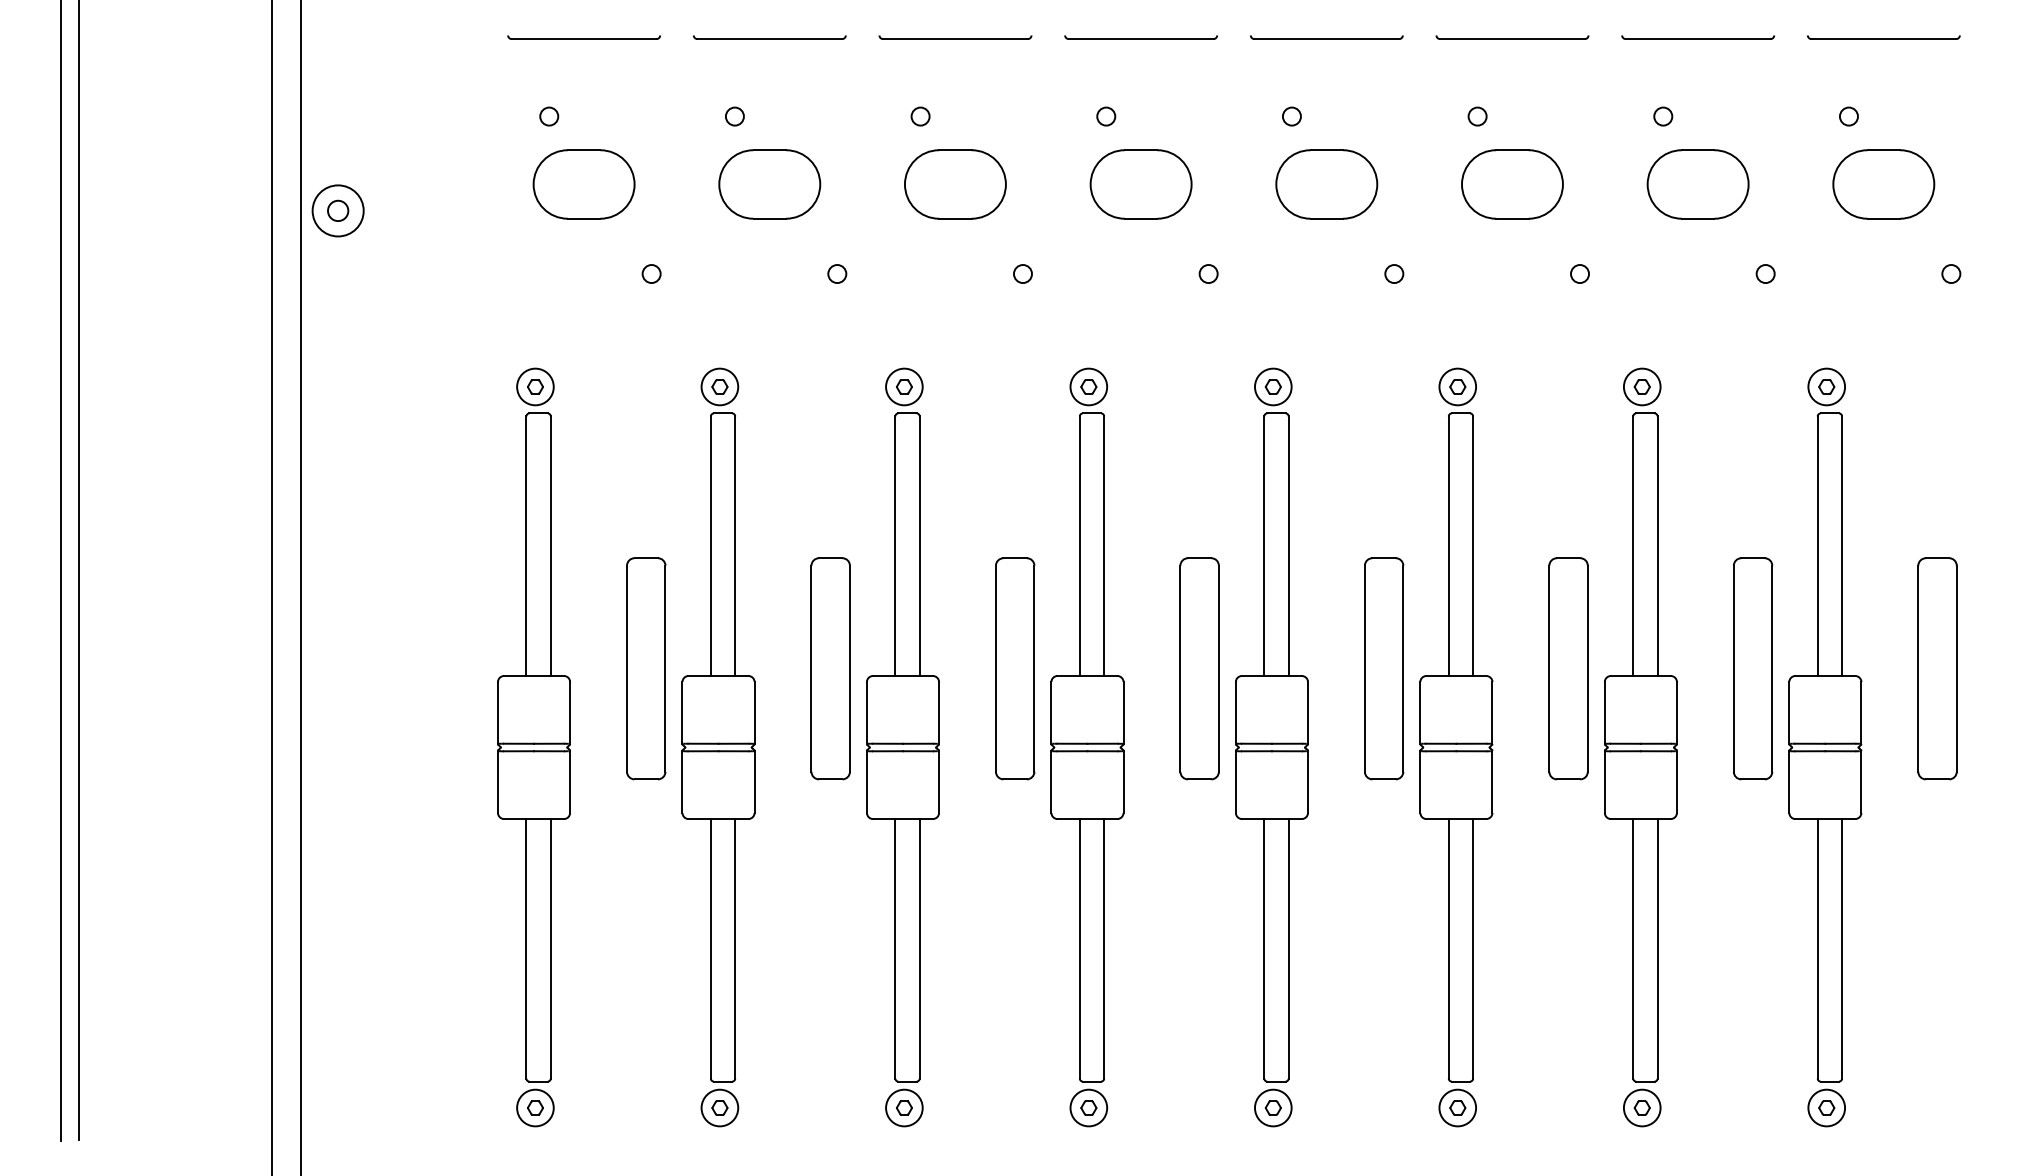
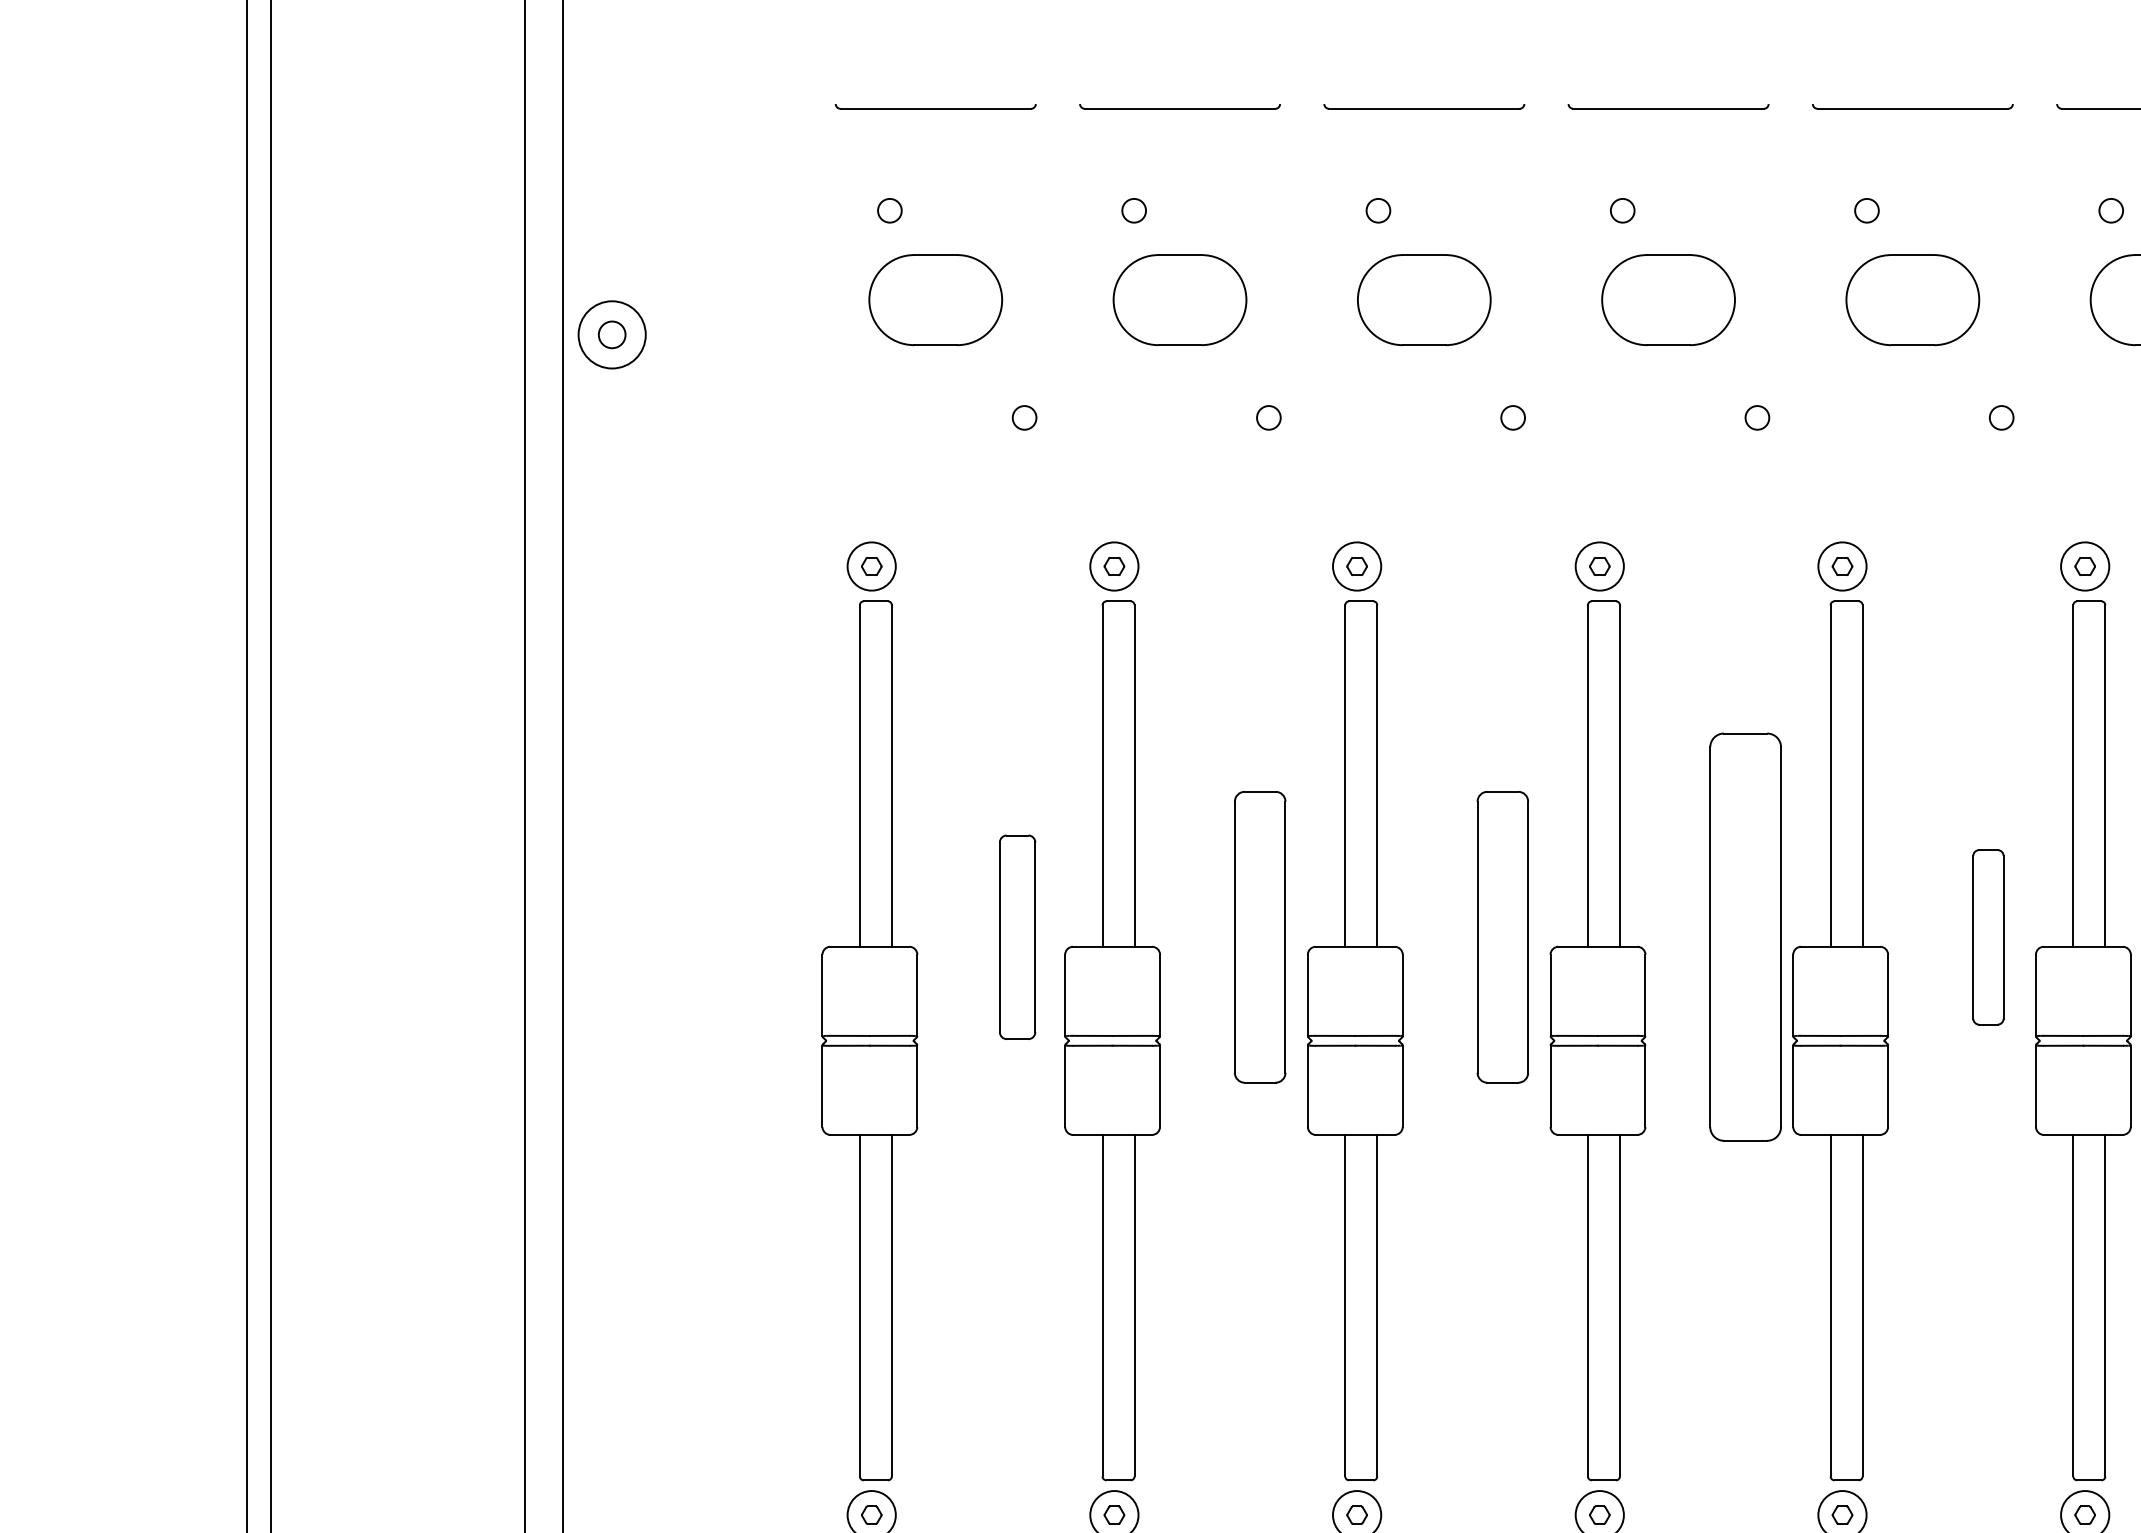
part: (646, 668) -> (1017, 936), size x0.7
part: (1199, 668) -> (1745, 936), size x1.4
part: (1384, 668) -> (1988, 936), size x0.6

